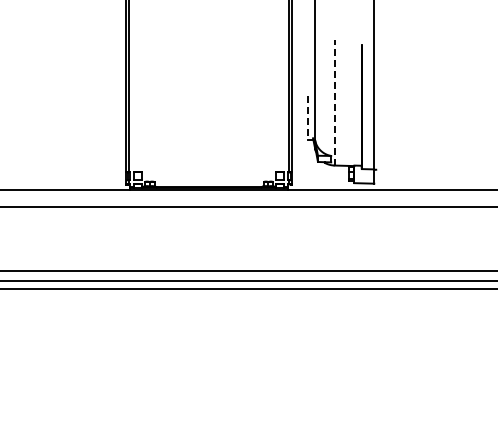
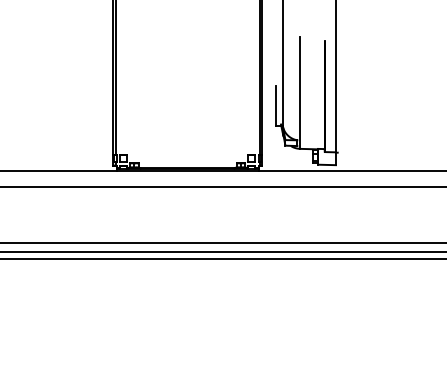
line: (334, 103) -> (300, 93), dashed -> solid
line: (307, 118) -> (276, 106), dashed -> solid

